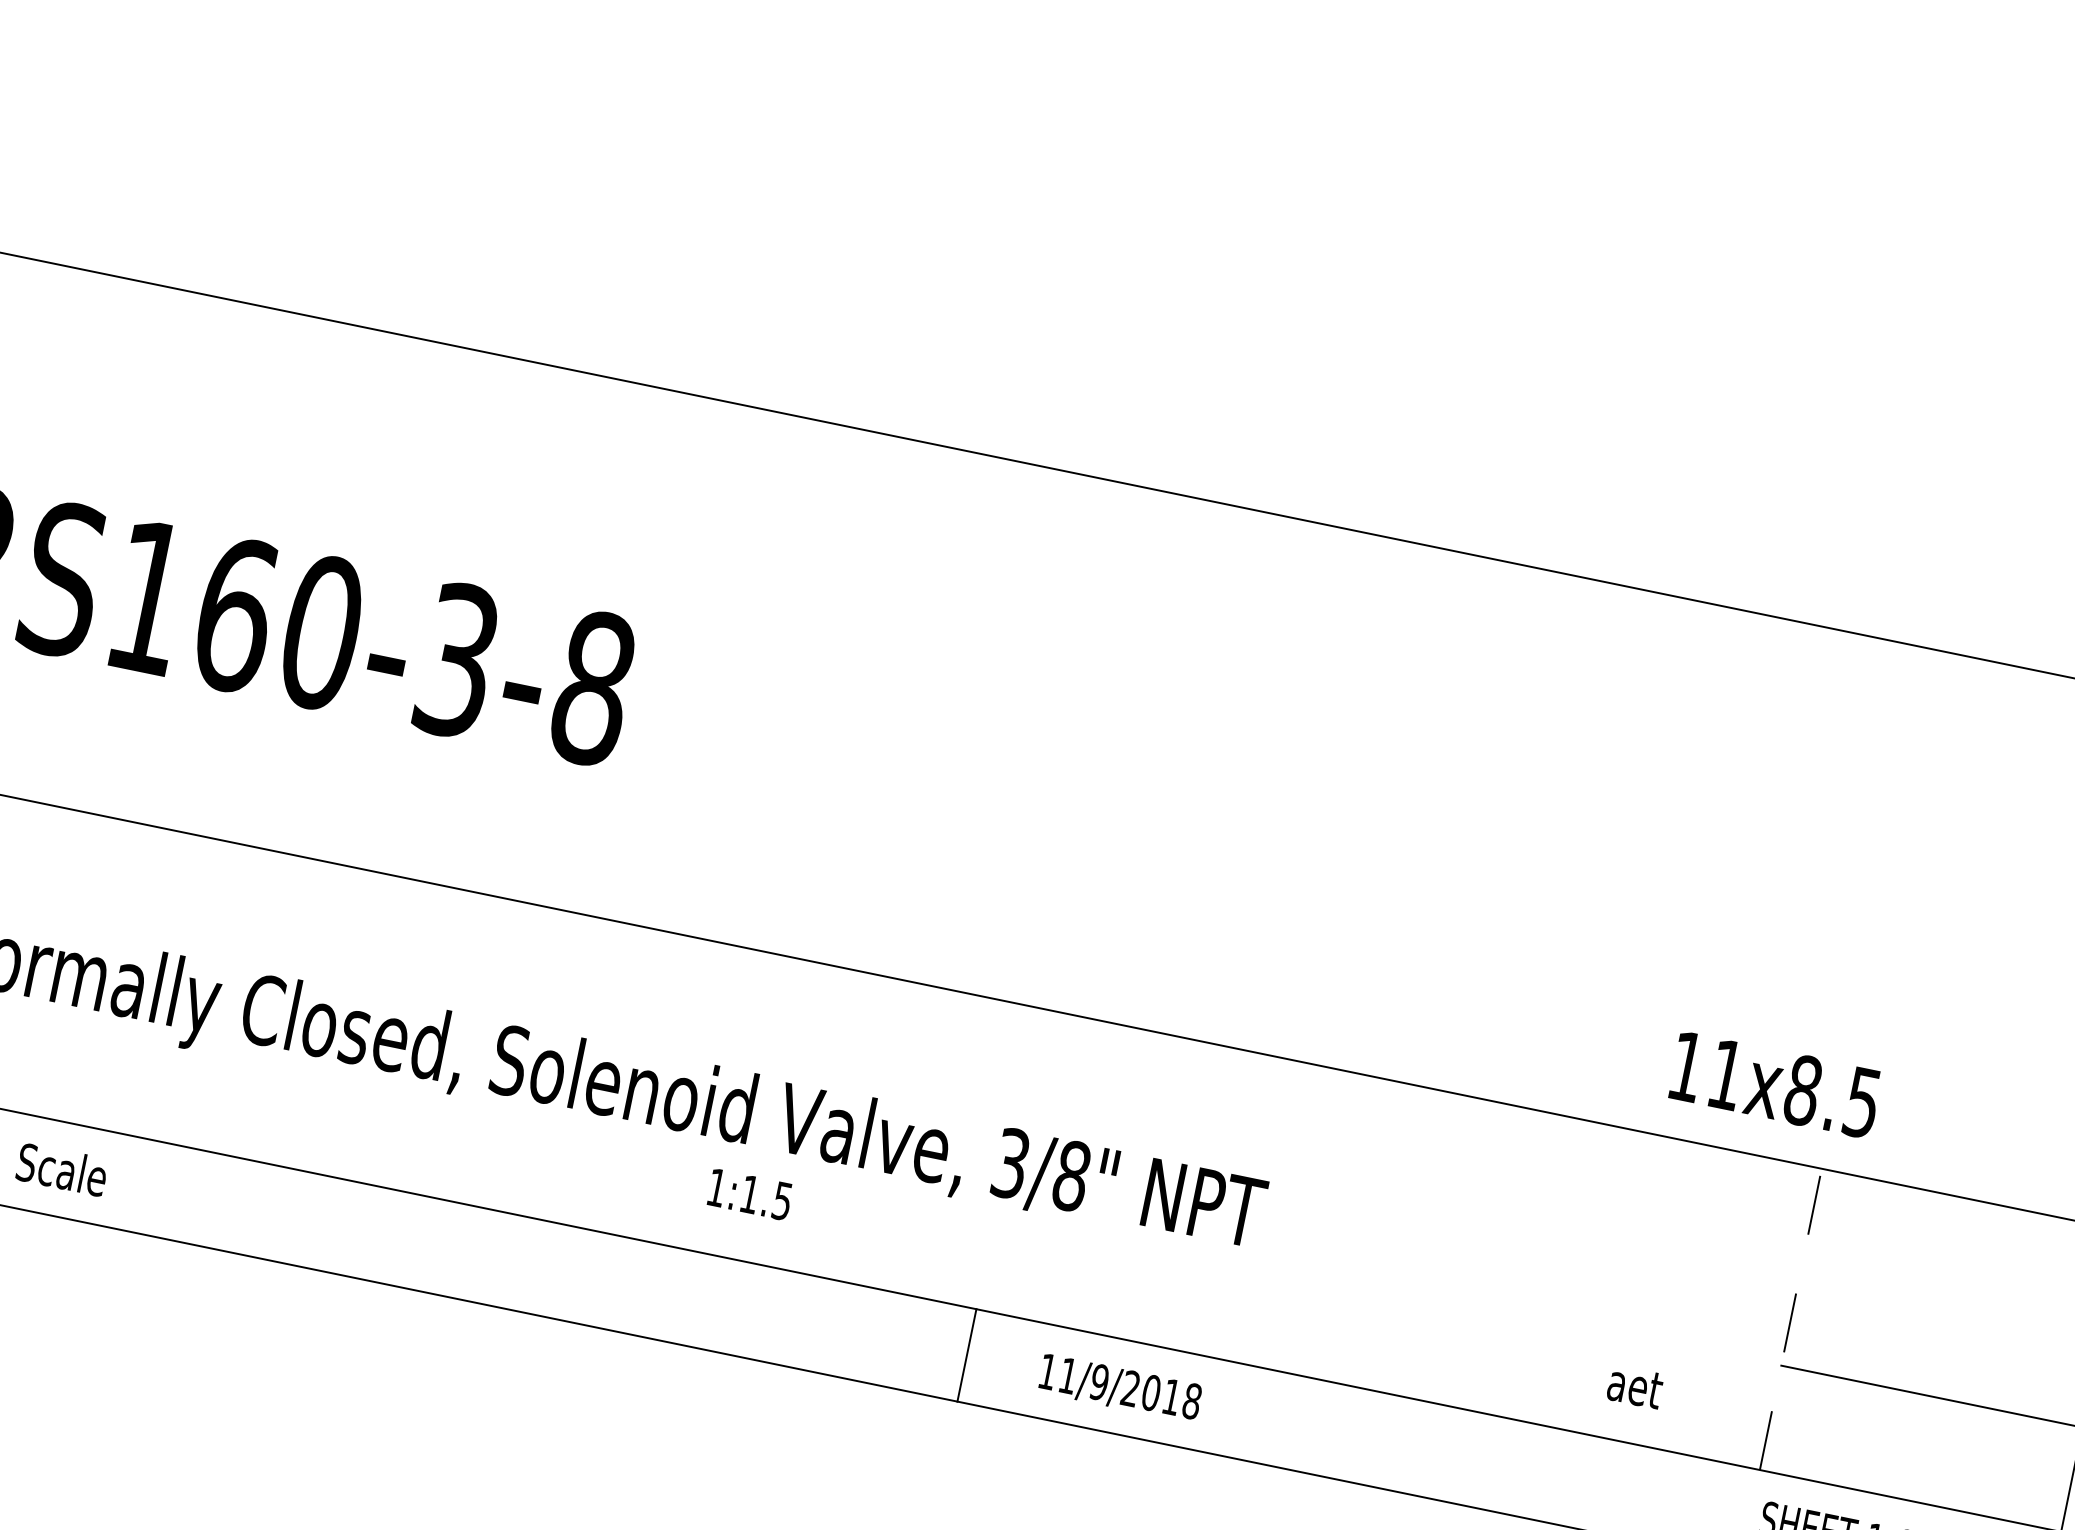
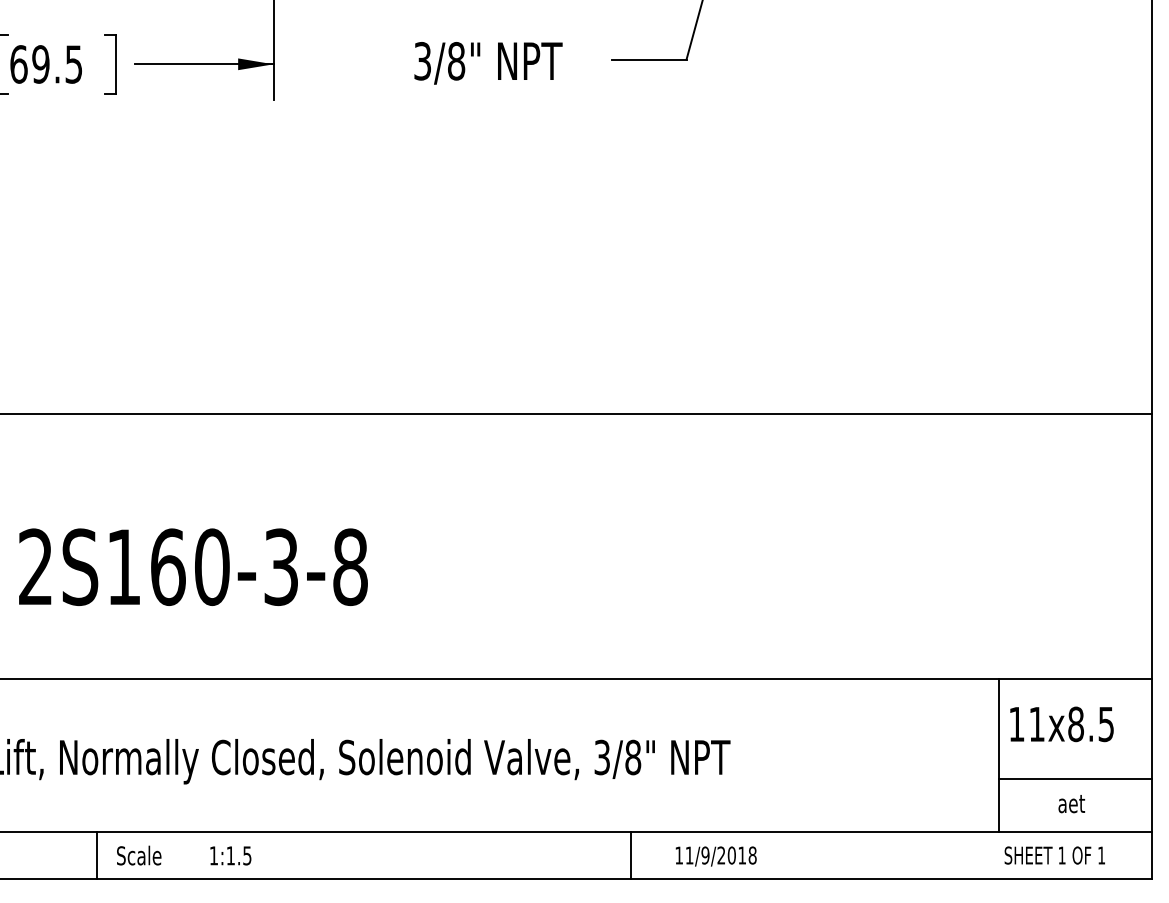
text: (1774, 1084) -> (1061, 724), moved
text: (749, 1193) -> (230, 855), moved
line: (1791, 1319) -> (999, 755), dashed -> solid
line: (966, 1354) -> (630, 855), moved
text: (1634, 1387) -> (1071, 804), moved
text: (1118, 1388) -> (715, 856), moved

